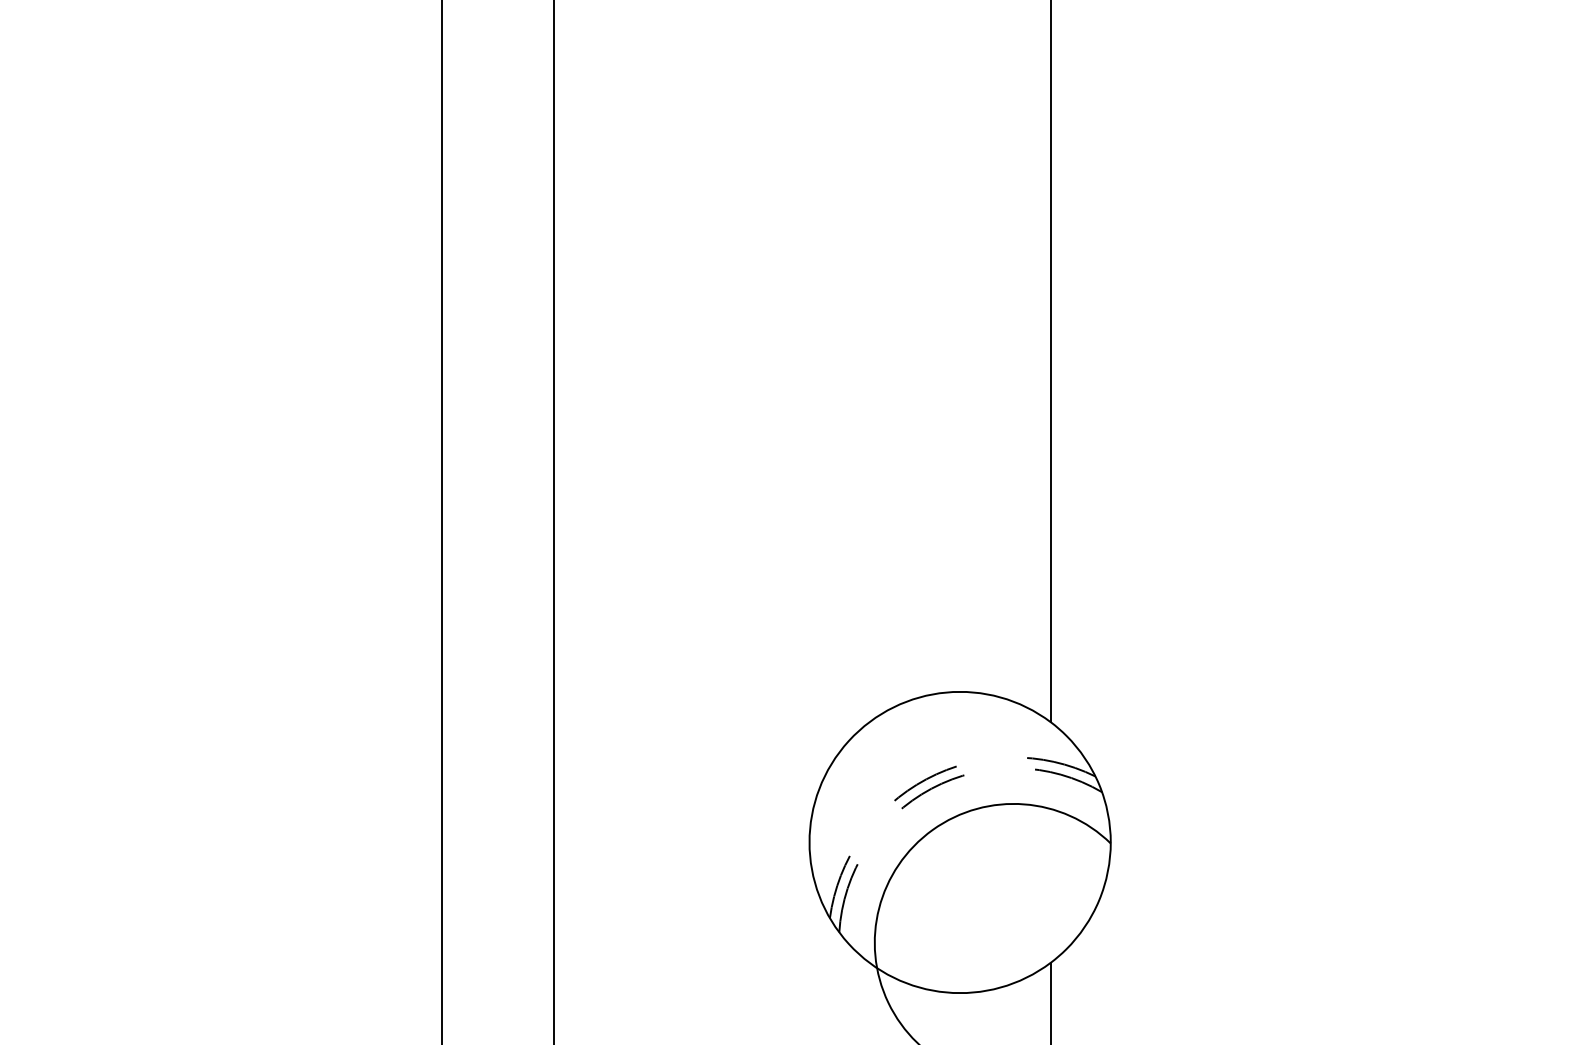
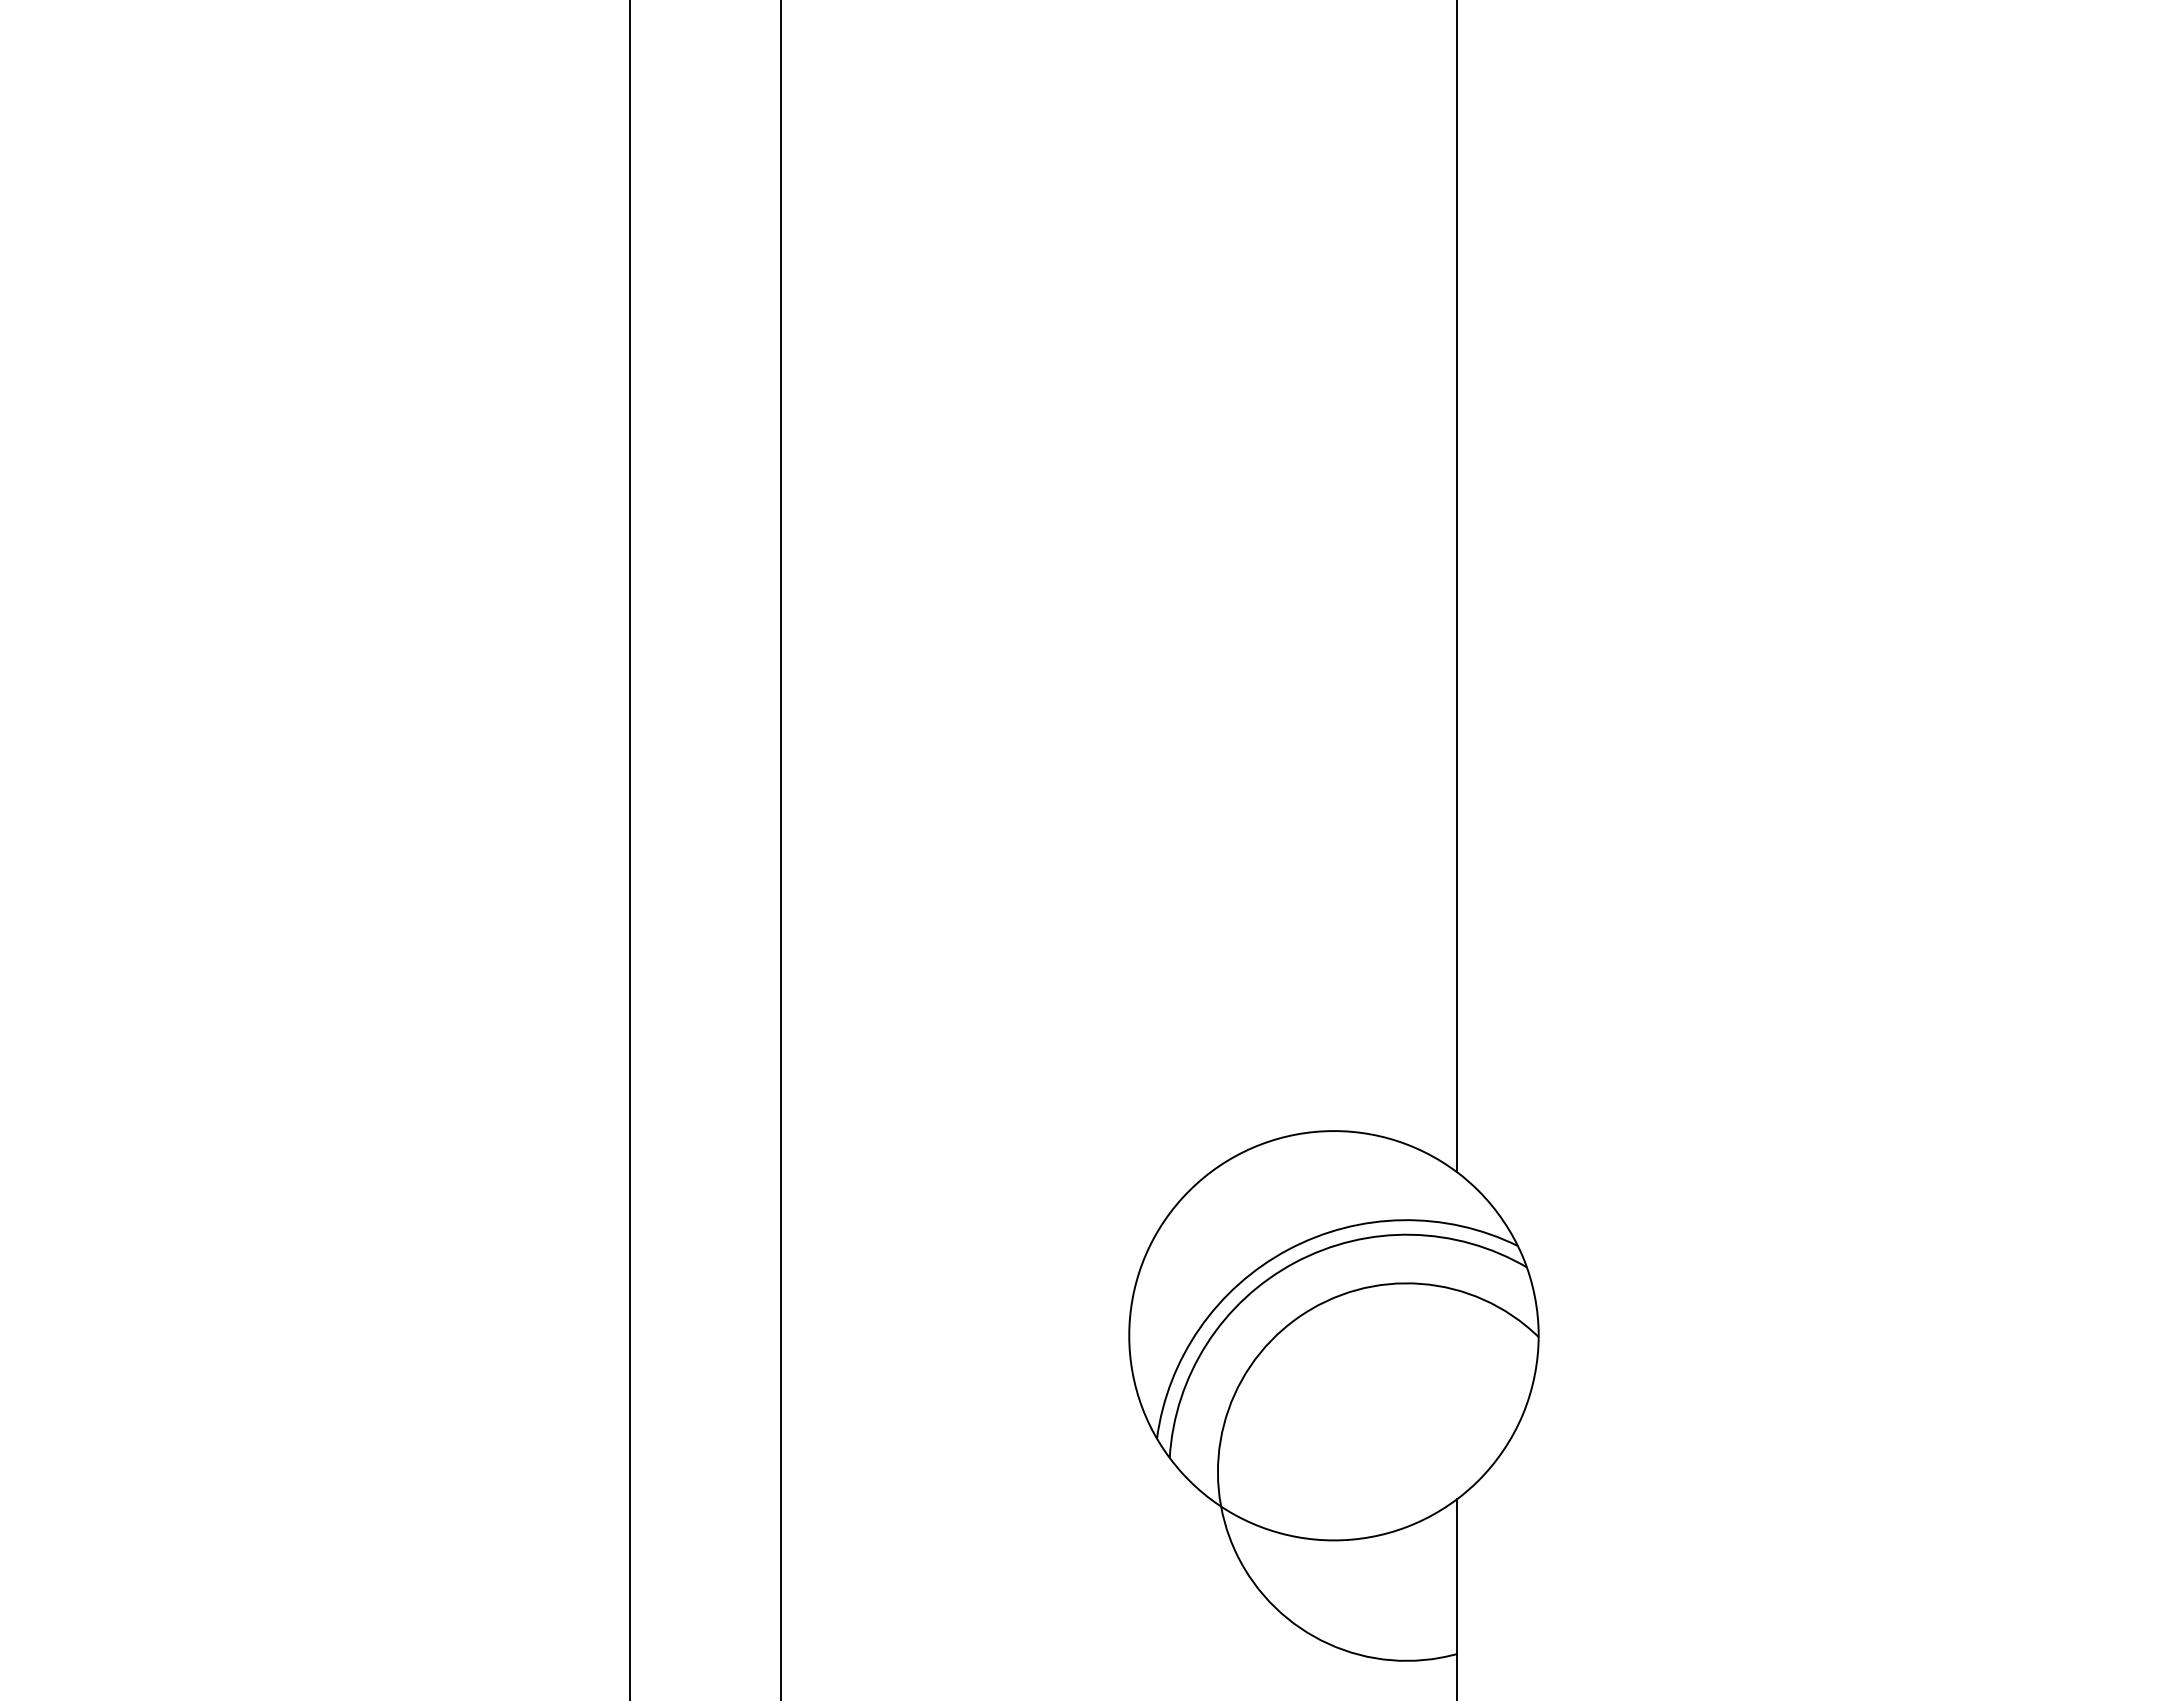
arc: (926, 779) -> (1288, 1249), dashed -> solid
arc: (931, 788) -> (1295, 1262), dashed -> solid

